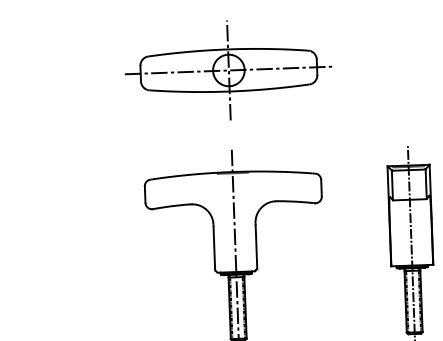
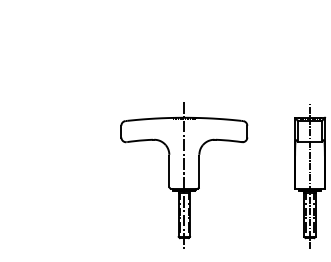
part: (227, 72) -> (183, 46), removed

